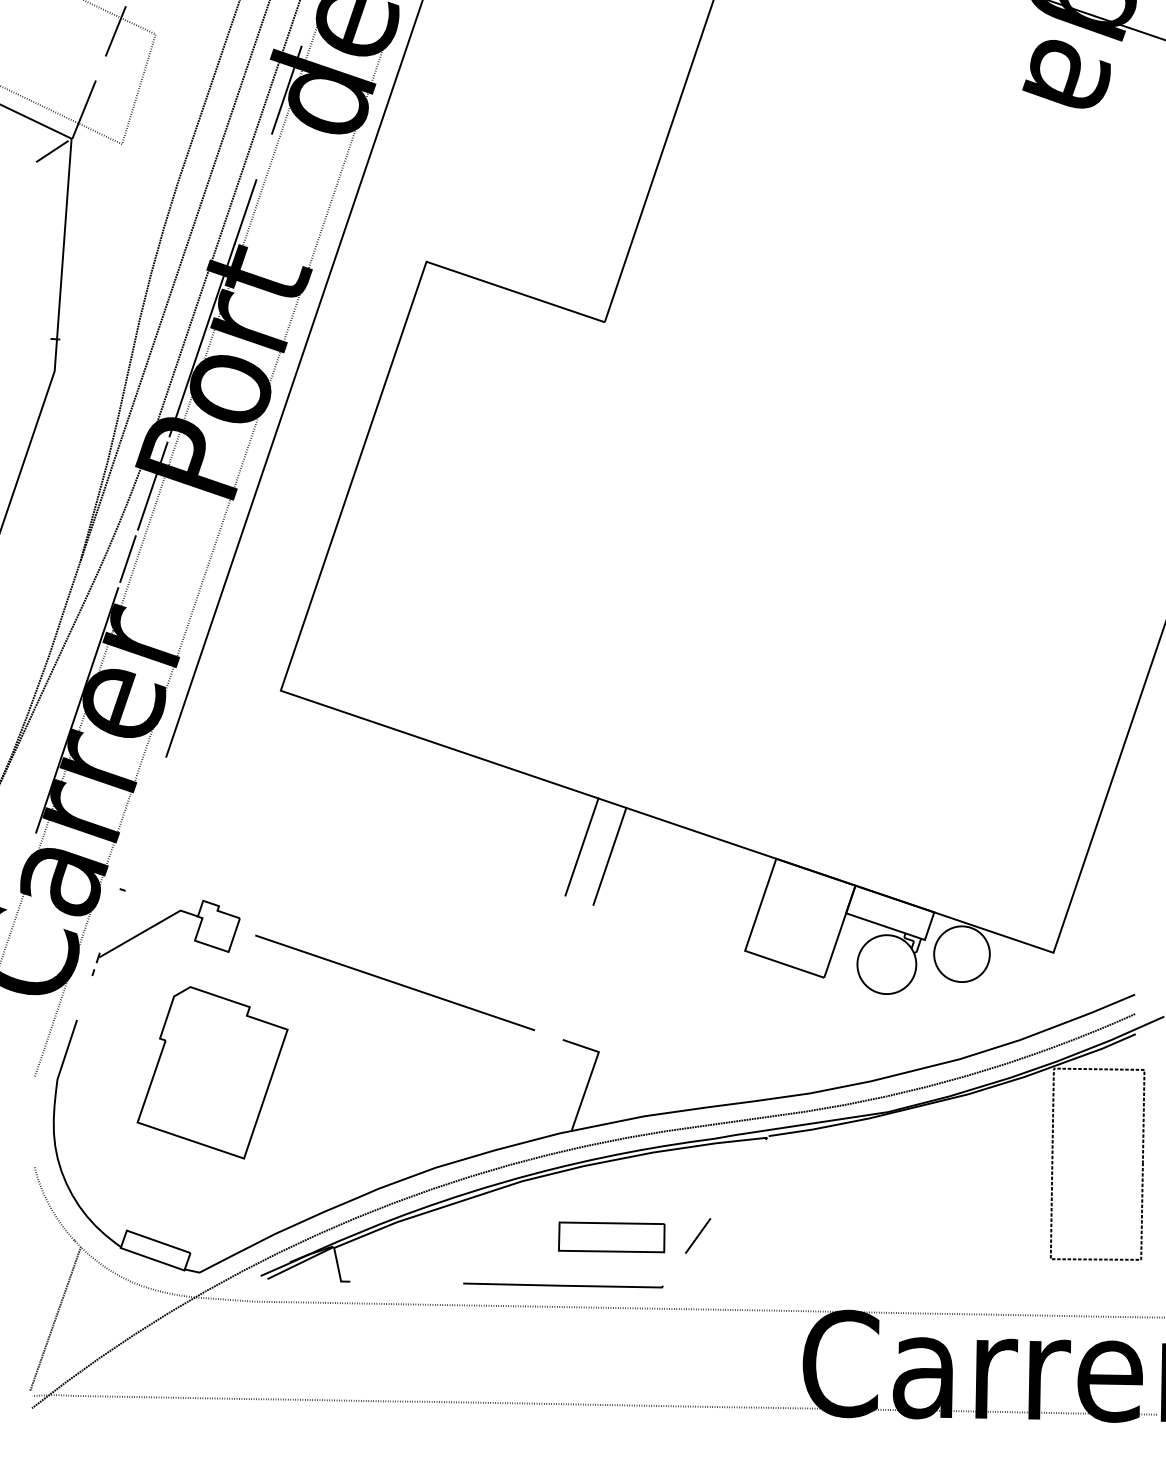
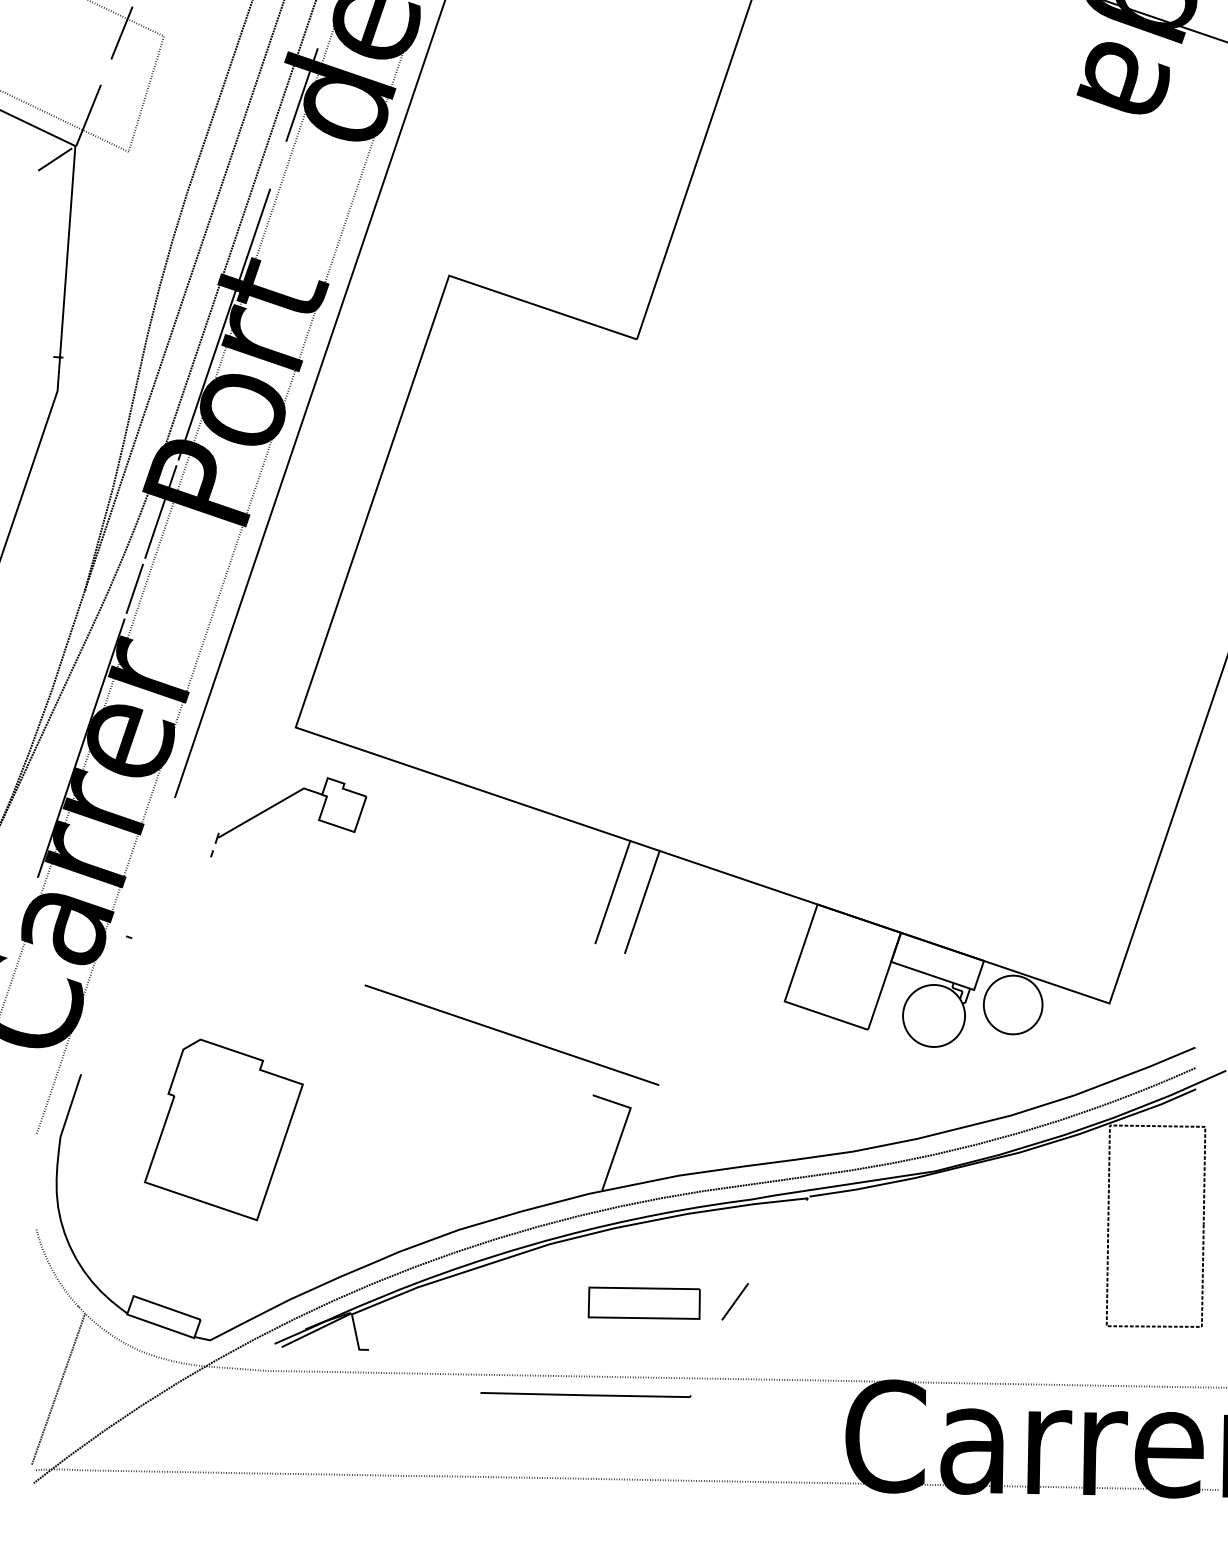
part: (158, 924) -> (280, 803), moved
line: (394, 982) -> (511, 1034), moved
line: (563, 1285) -> (586, 1394), moved

